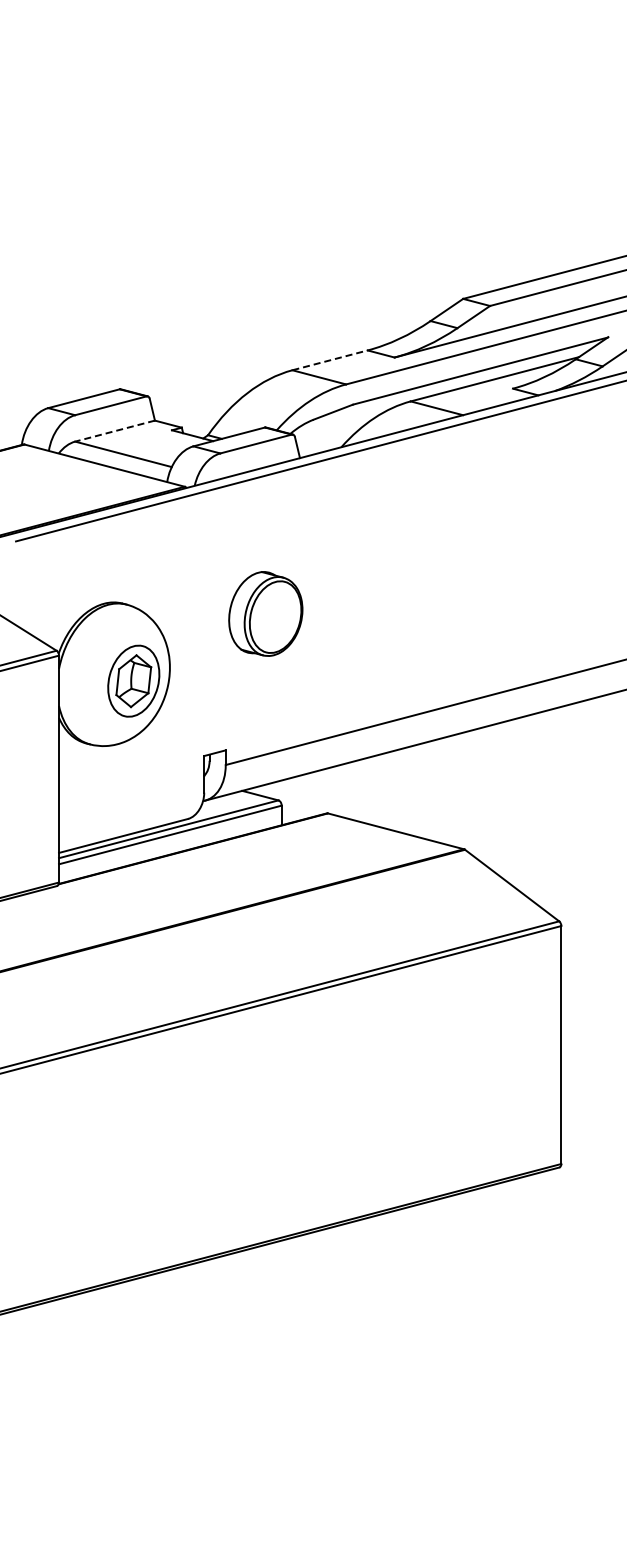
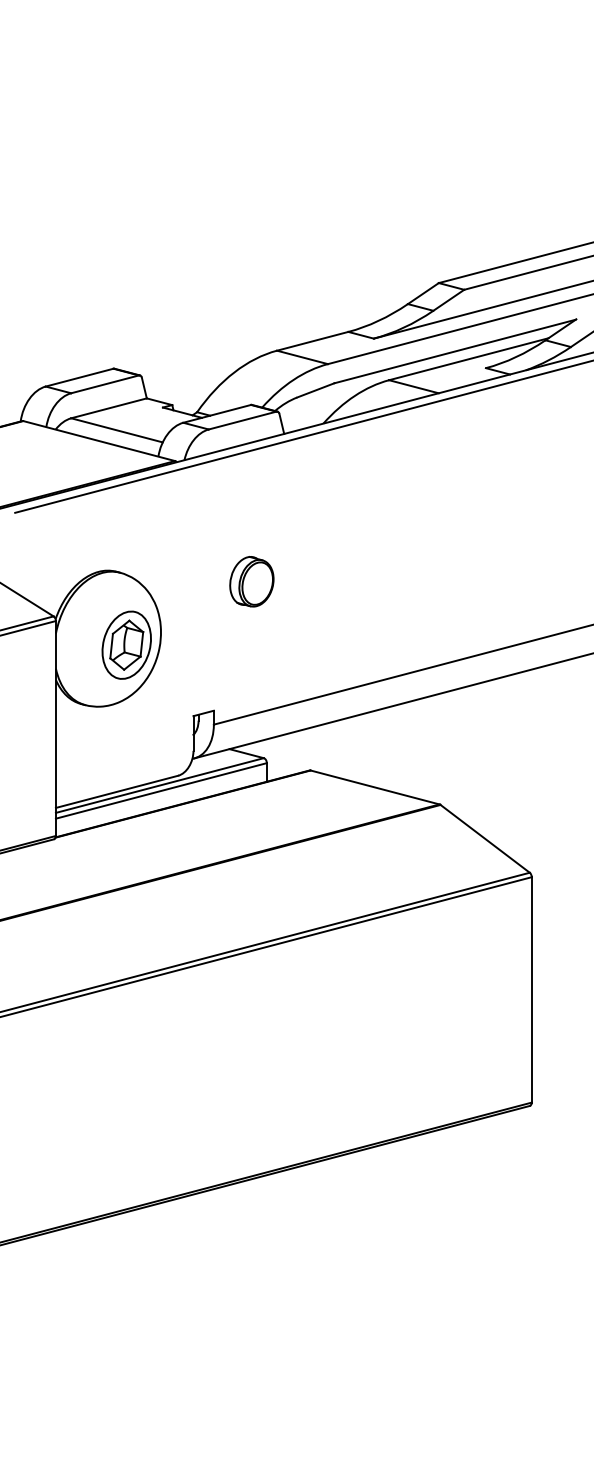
line: (330, 360) -> (313, 341), dashed -> solid
line: (114, 431) -> (108, 408), dashed -> solid
part: (265, 614) -> (251, 582), size x0.62

